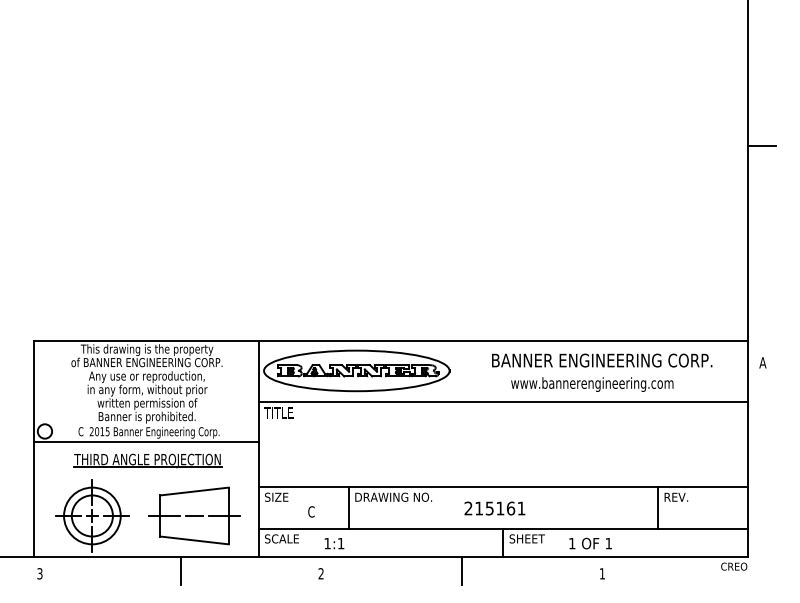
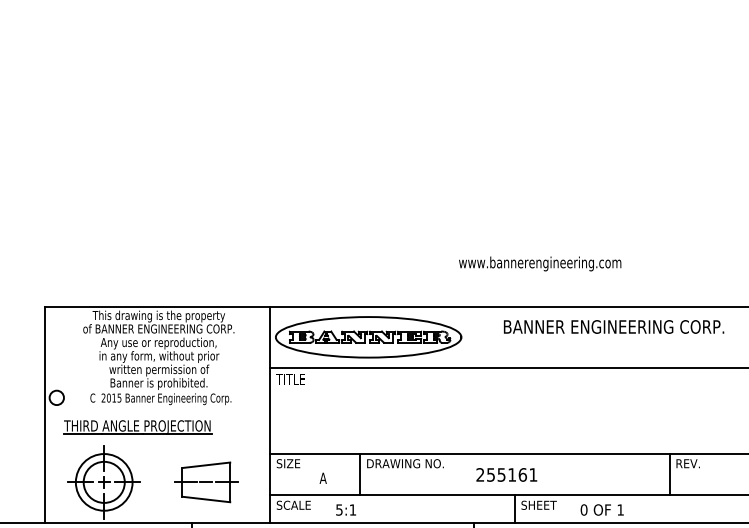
text: (592, 384) -> (540, 263), moved
line: (145, 442) -> (157, 408), removed
part: (147, 460) -> (137, 426), moved
text: (478, 508) -> (490, 474), 215161 -> 255161
text: (310, 511) -> (322, 477), C -> A
part: (194, 515) -> (206, 481), size x0.7
text: (327, 543) -> (339, 509), 1:1 -> 5:1
text: (571, 543) -> (583, 509), 1 -> 0

